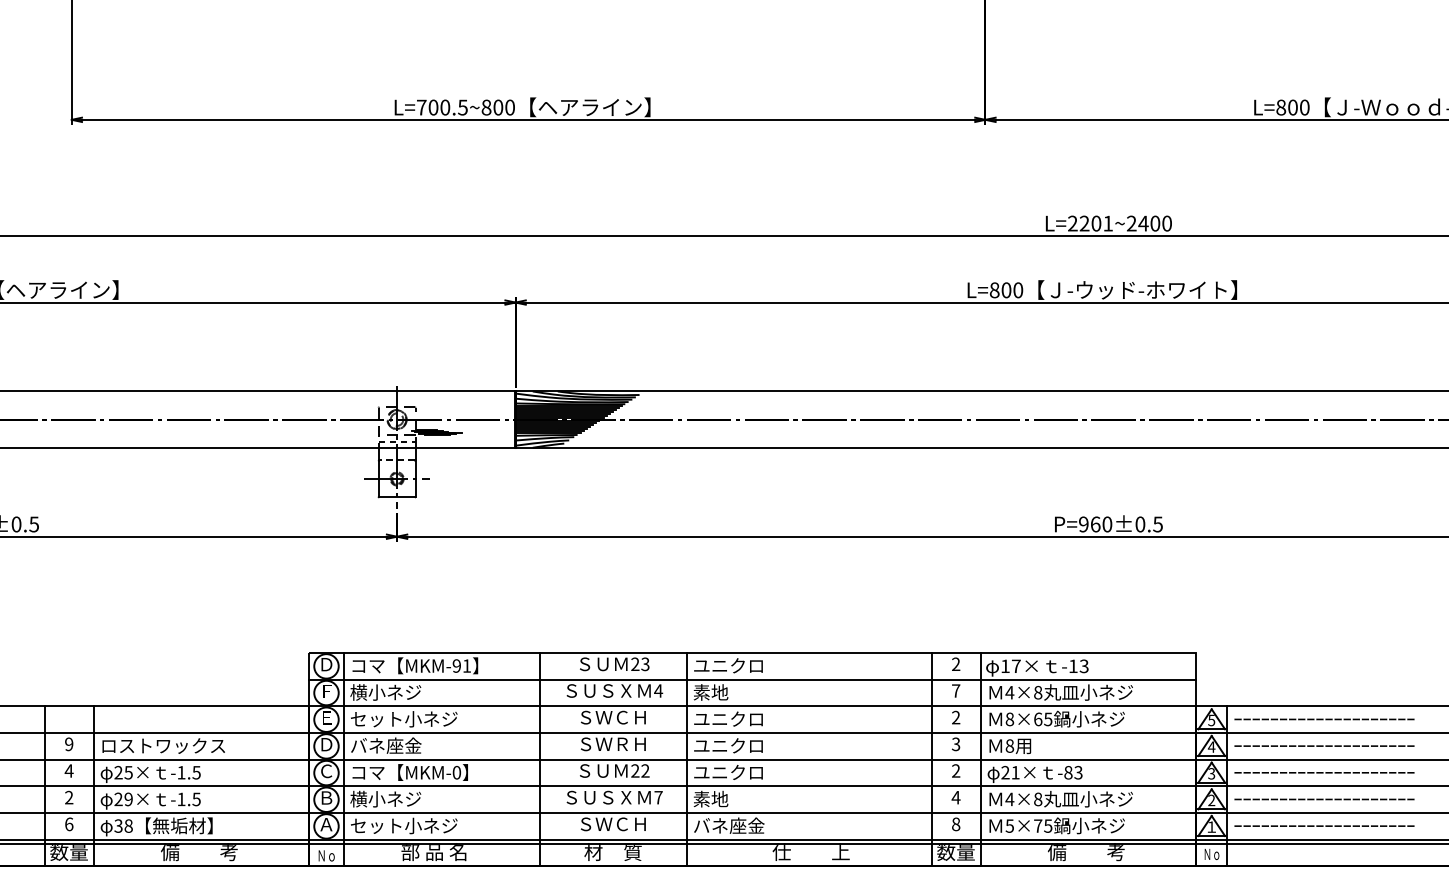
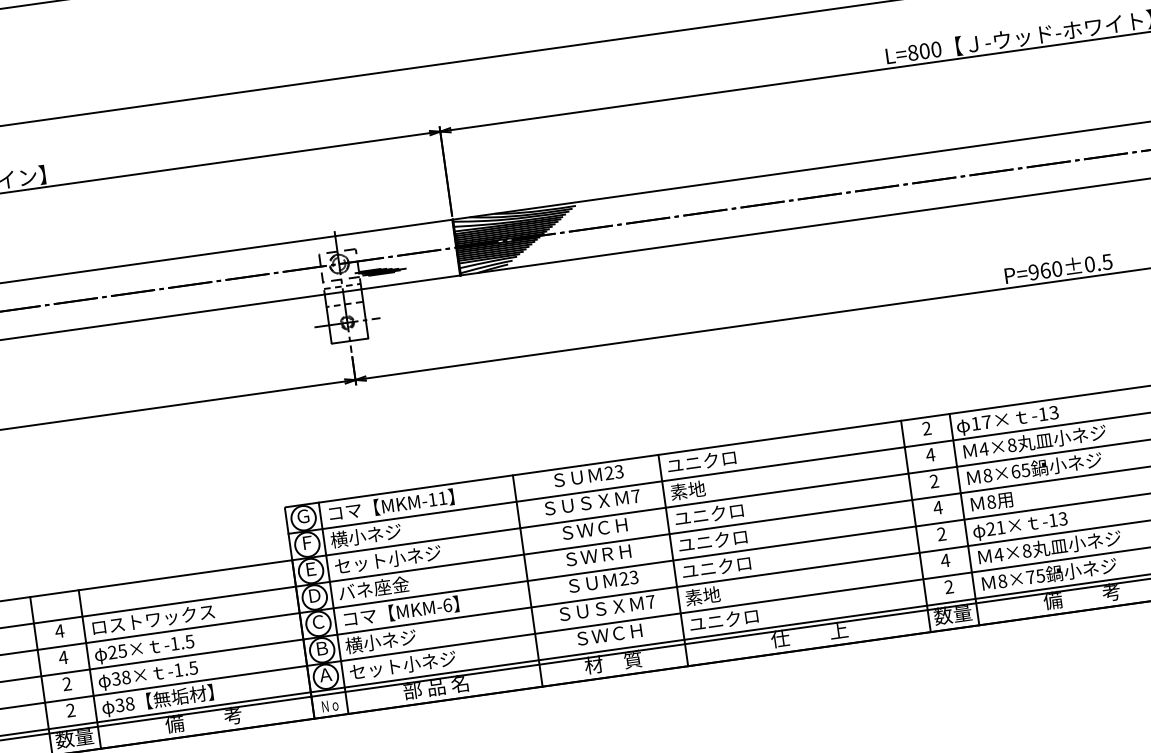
text: (326, 664) -> (303, 516), Ｄ -> Ｇ
text: (456, 665) -> (432, 499), MKM-91 -> MKM-11
text: (658, 690) -> (635, 495), 4 -> 7
text: (955, 690) -> (929, 454), 7 -> 4
text: (68, 744) -> (59, 631), 9 -> 4
text: (955, 744) -> (937, 508), 3 -> 4
text: (645, 770) -> (634, 576), 22 -> 23
text: (456, 772) -> (447, 605), MKM-0 -> MKM-6
text: (1068, 772) -> (1053, 520), -83 -> -13
text: (123, 799) -> (121, 678), 29× -> 38×
text: (69, 824) -> (71, 710), 6 -> 2
text: (956, 824) -> (949, 587), 8 -> 2
text: (729, 825) -> (724, 619), バネ座金 -> ユニクロ
text: (1009, 825) -> (1002, 580), 5×75 -> 8×75

